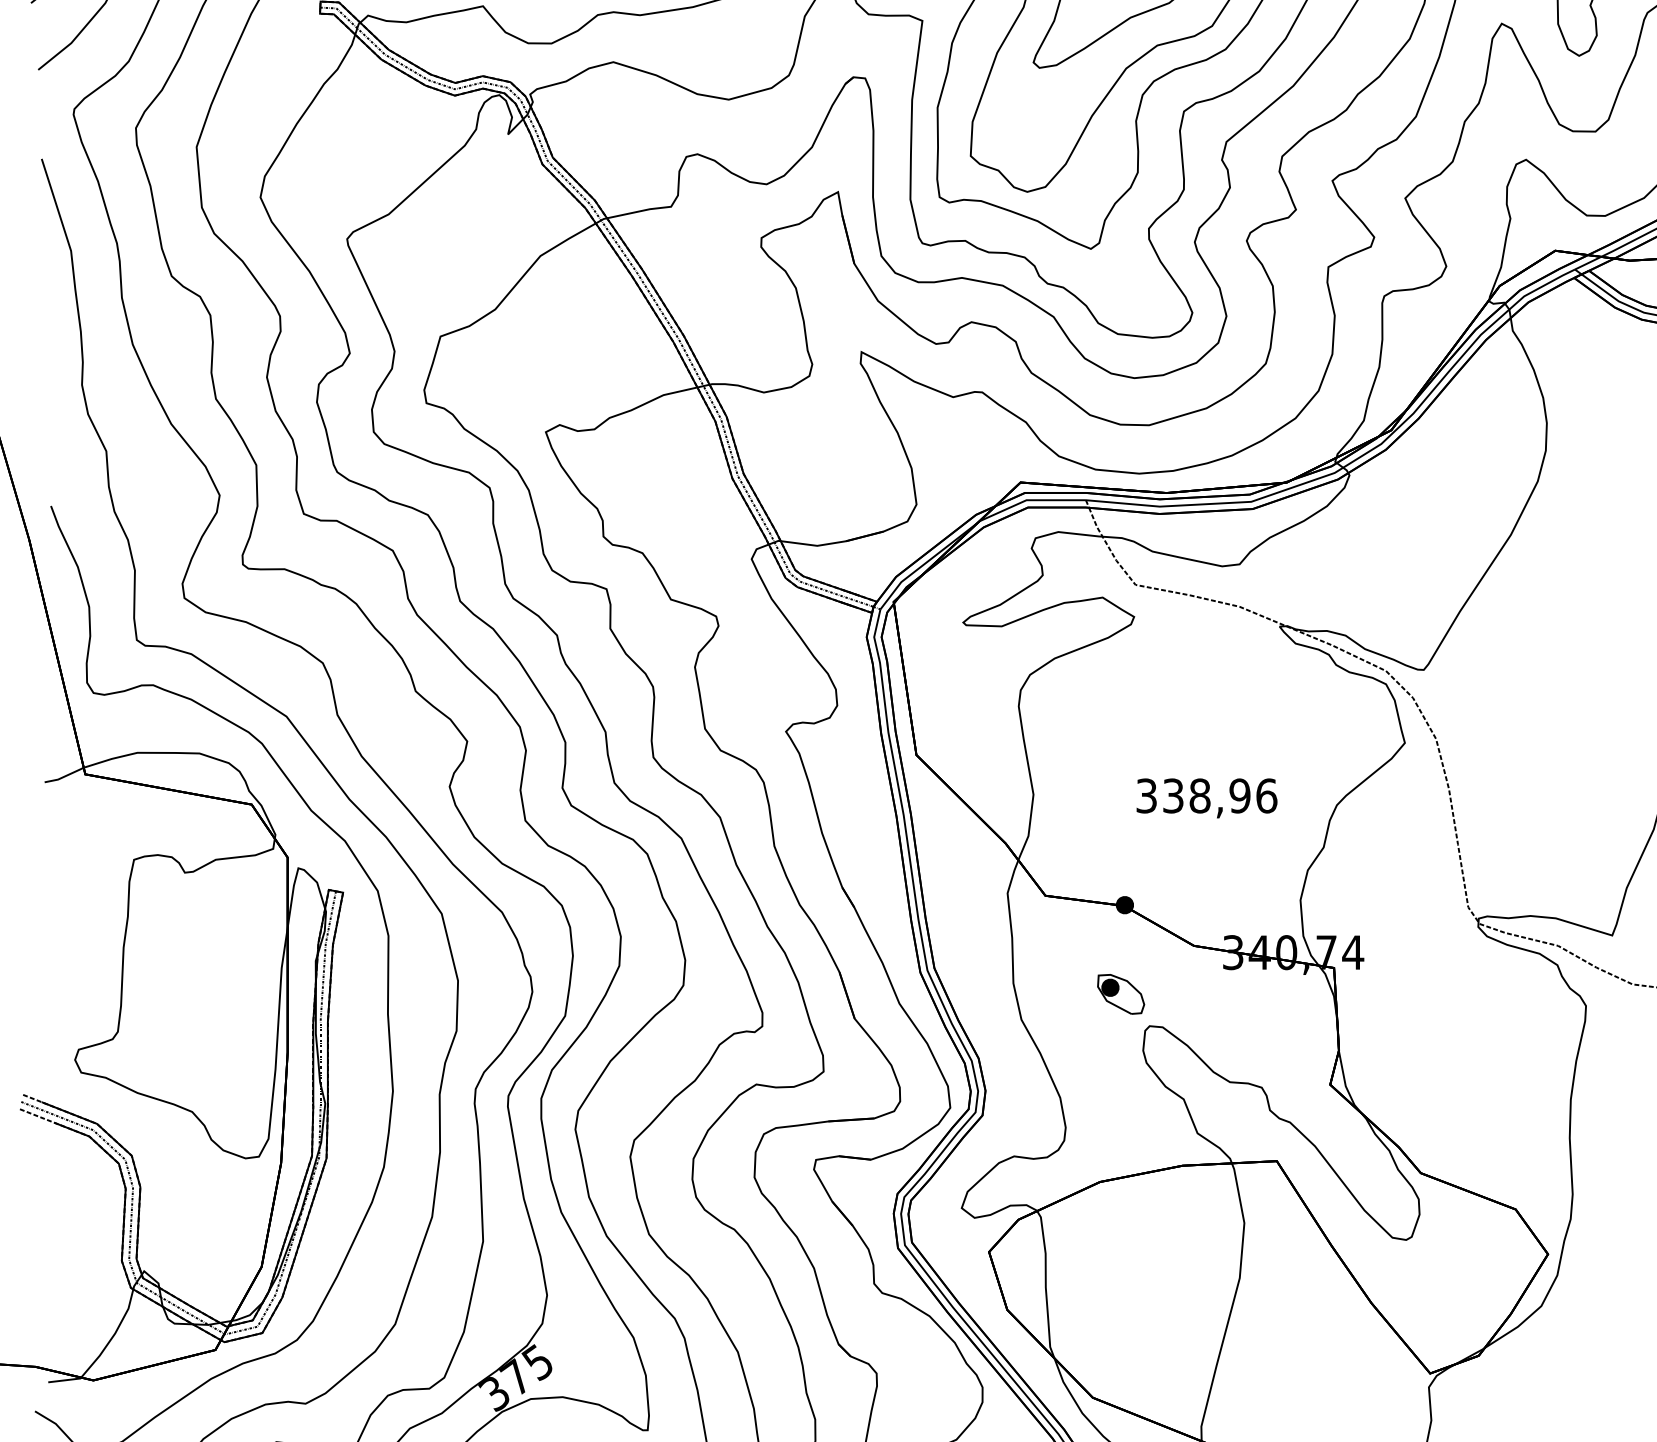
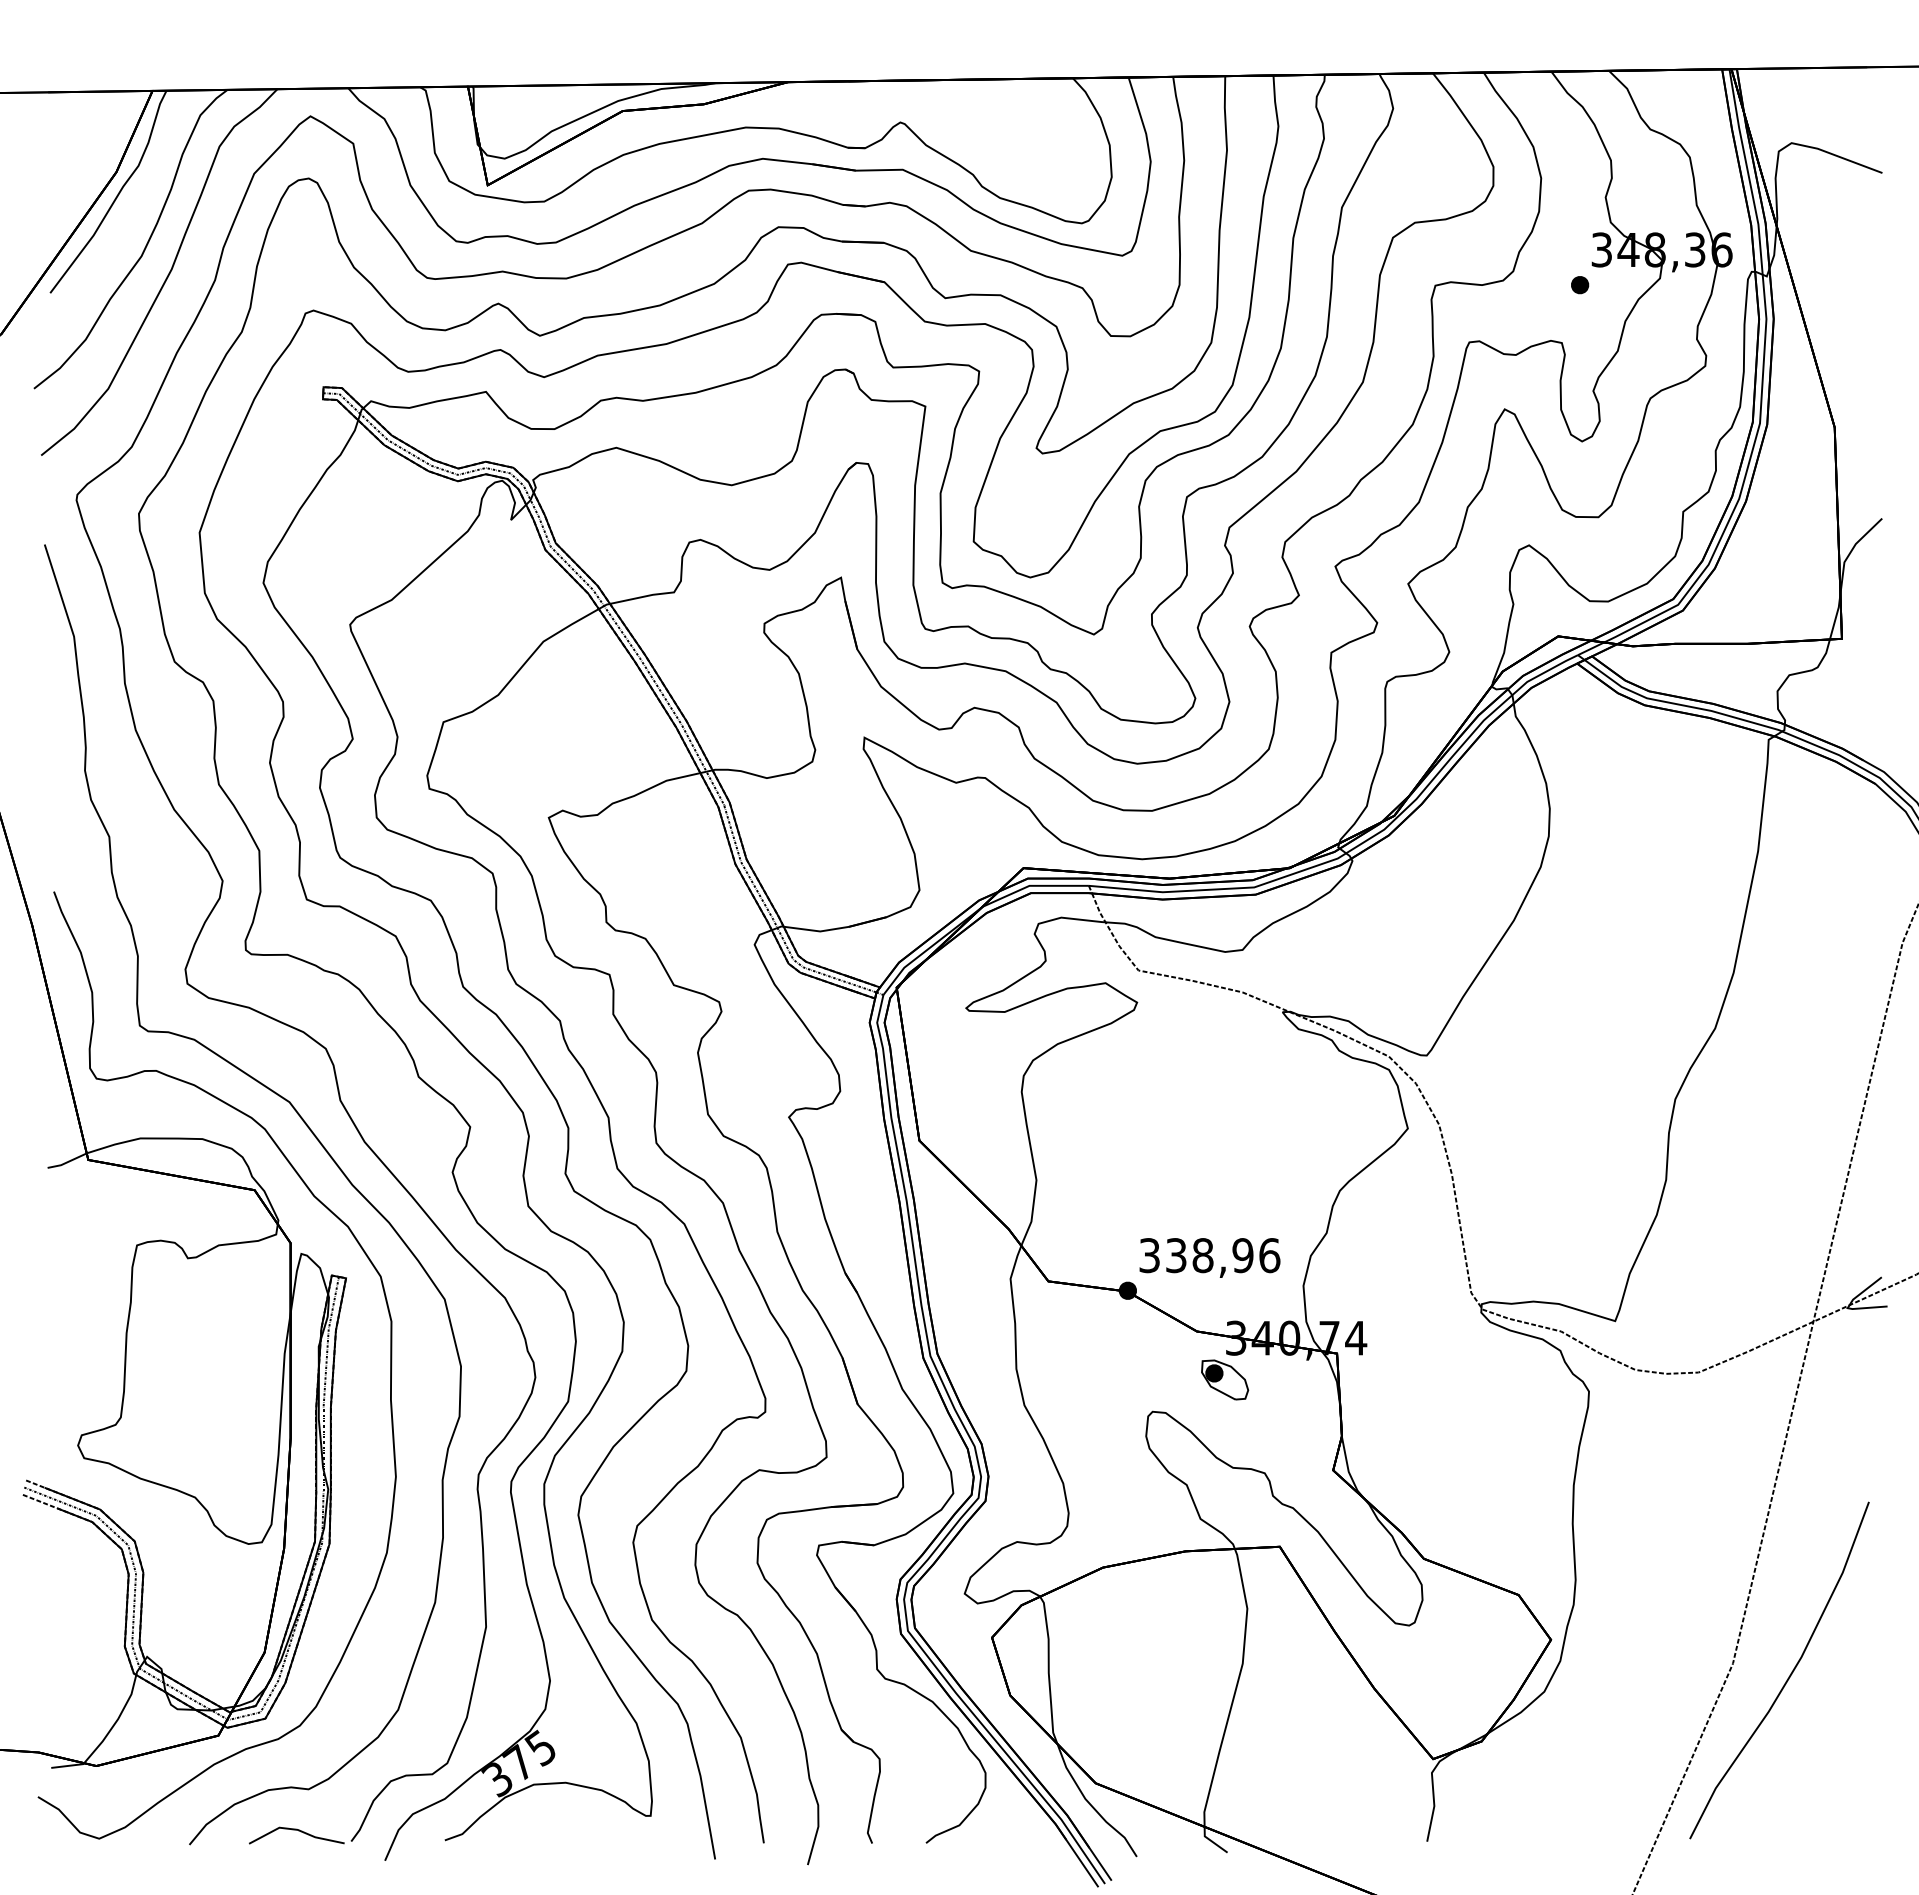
text: (1206, 797) -> (1209, 1257), moved
part: (1121, 993) -> (1225, 1379), moved

